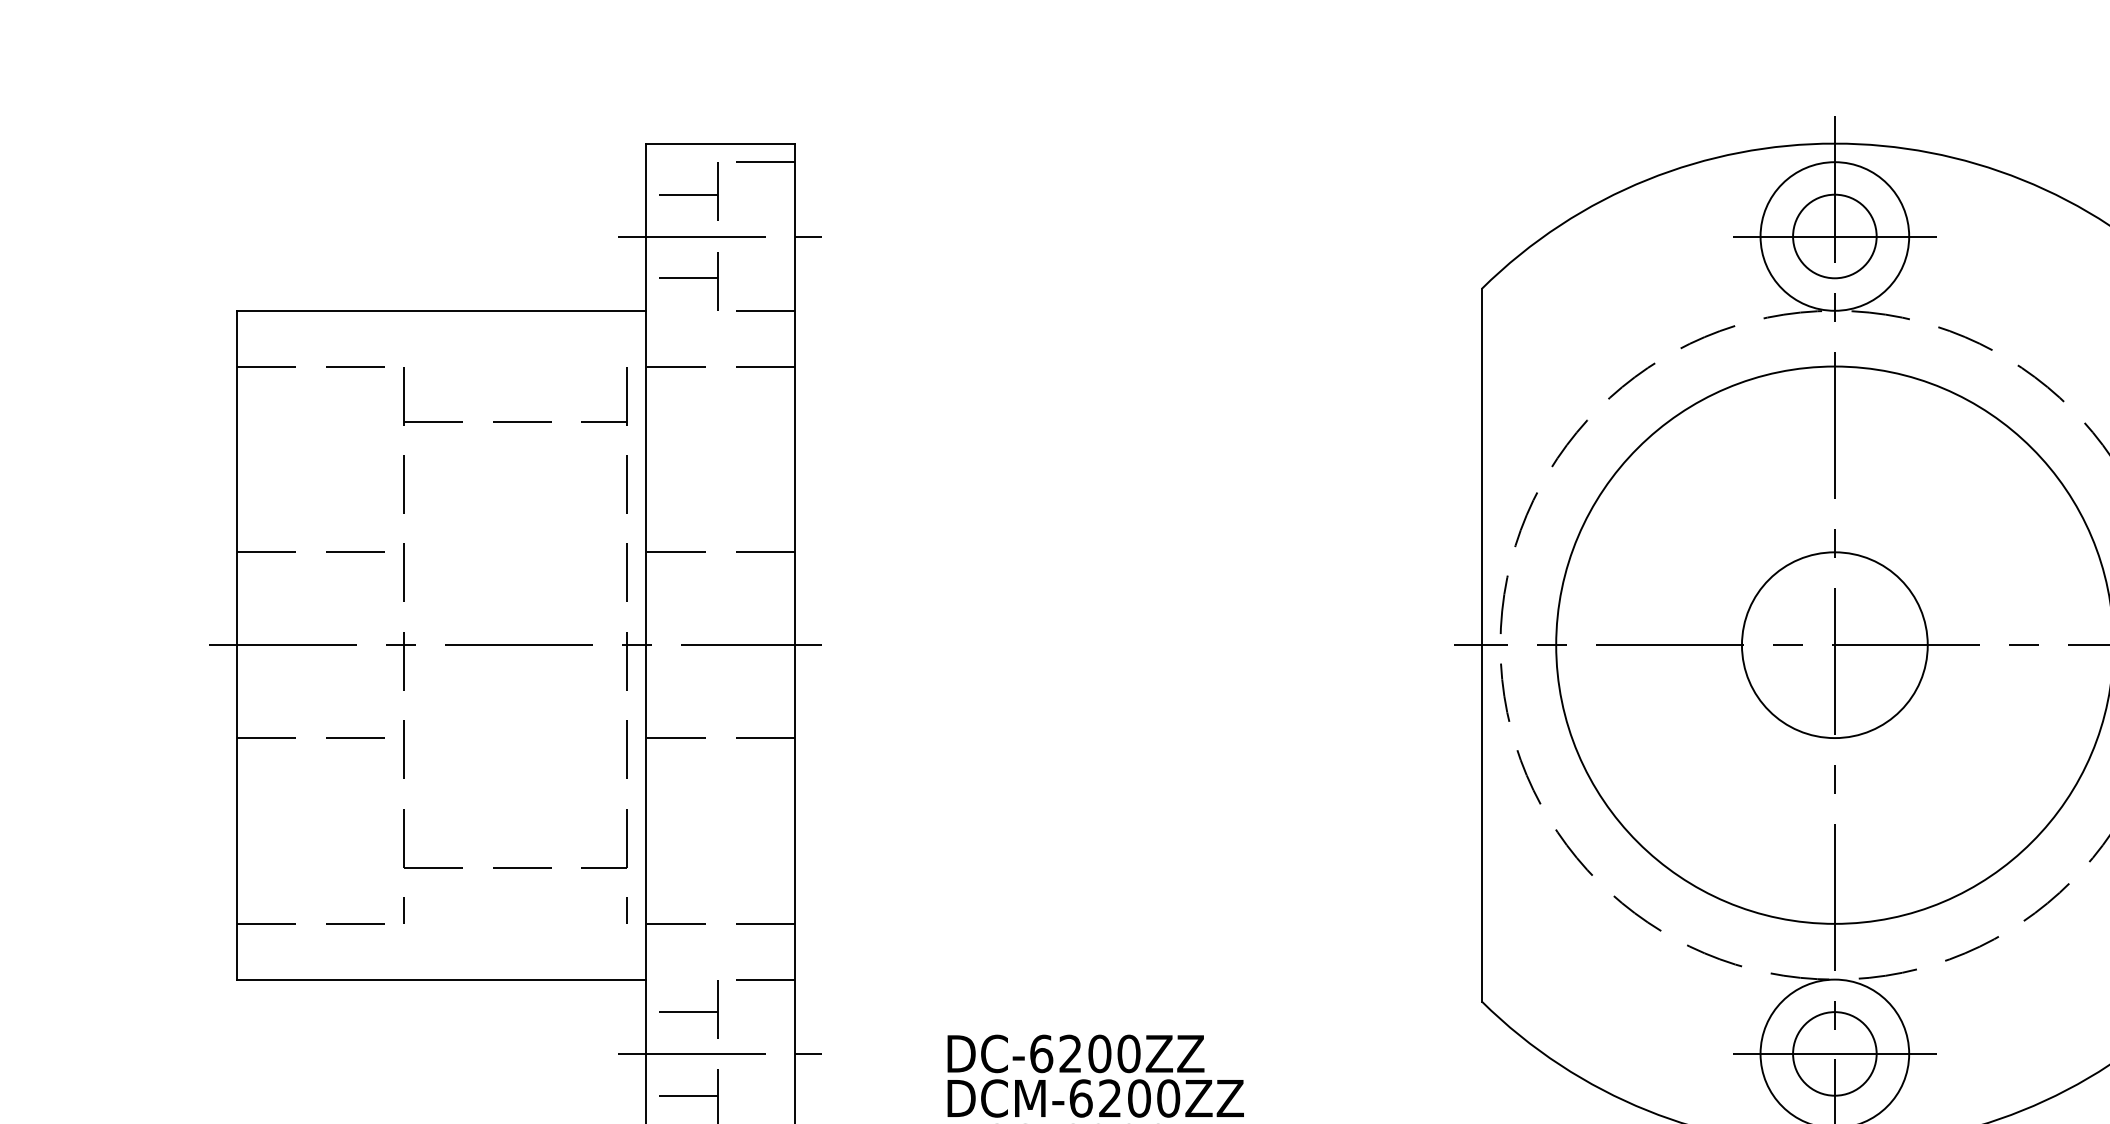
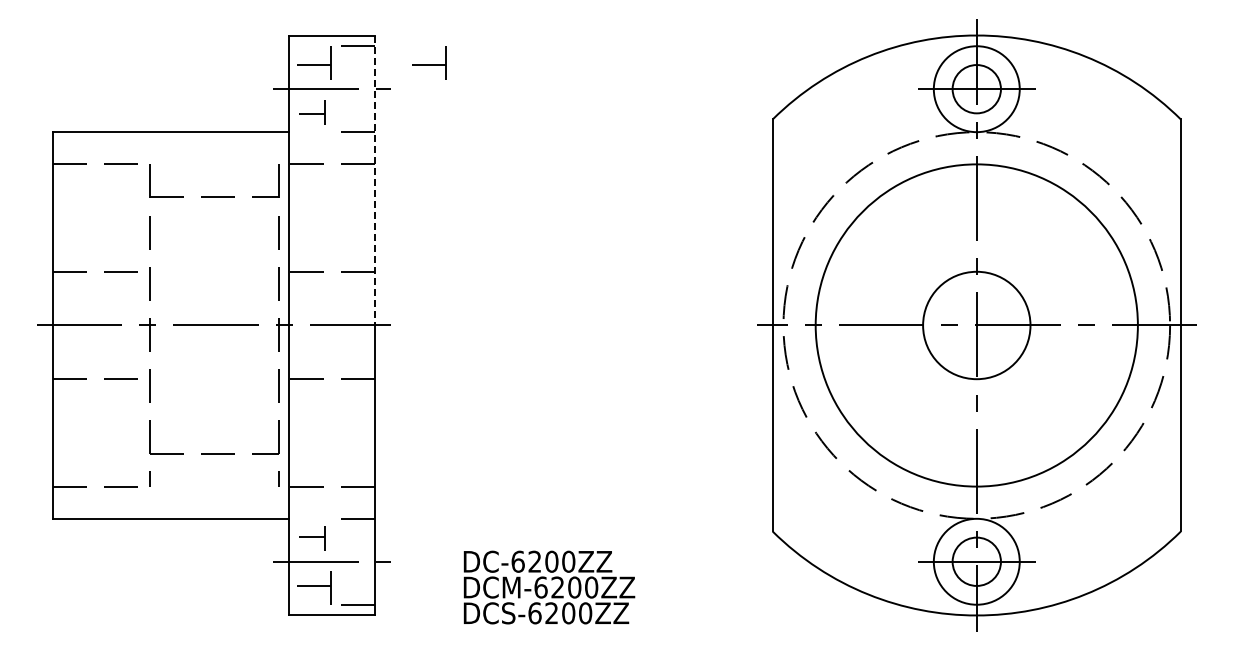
part: (888, 190) -> (429, 62), added
part: (689, 280) -> (314, 114), size x0.6
line: (794, 394) -> (375, 180), solid -> dashed
part: (689, 1008) -> (314, 535), size x0.6

